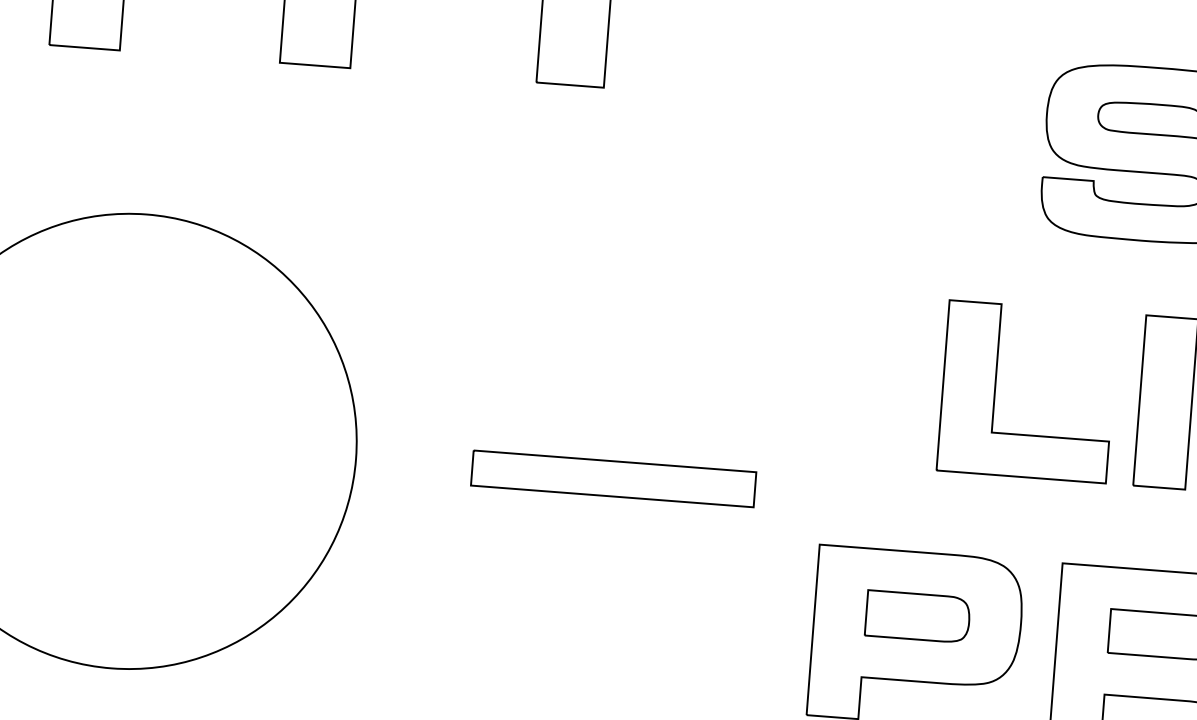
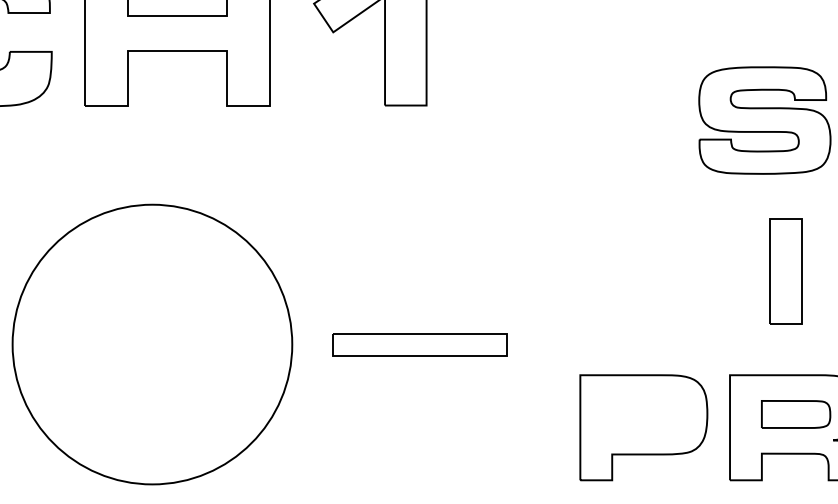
part: (995, 388) -> (680, 271), removed
part: (612, 478) -> (419, 344), moved
part: (917, 616) -> (643, 414), removed

